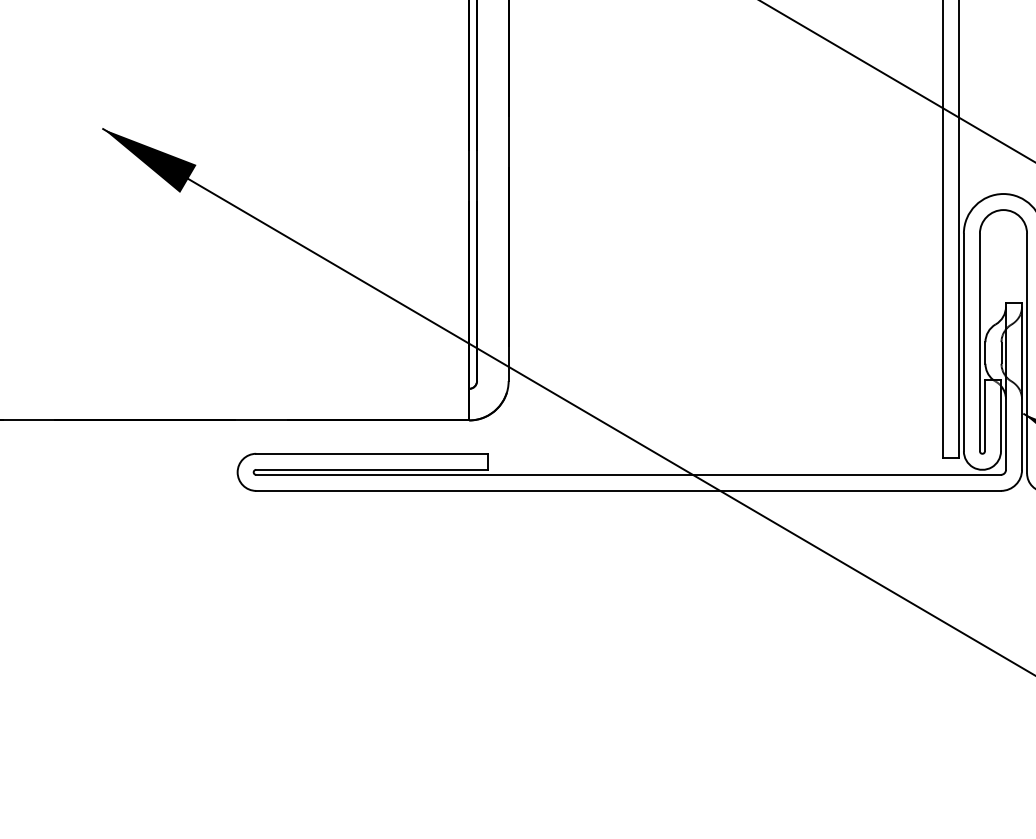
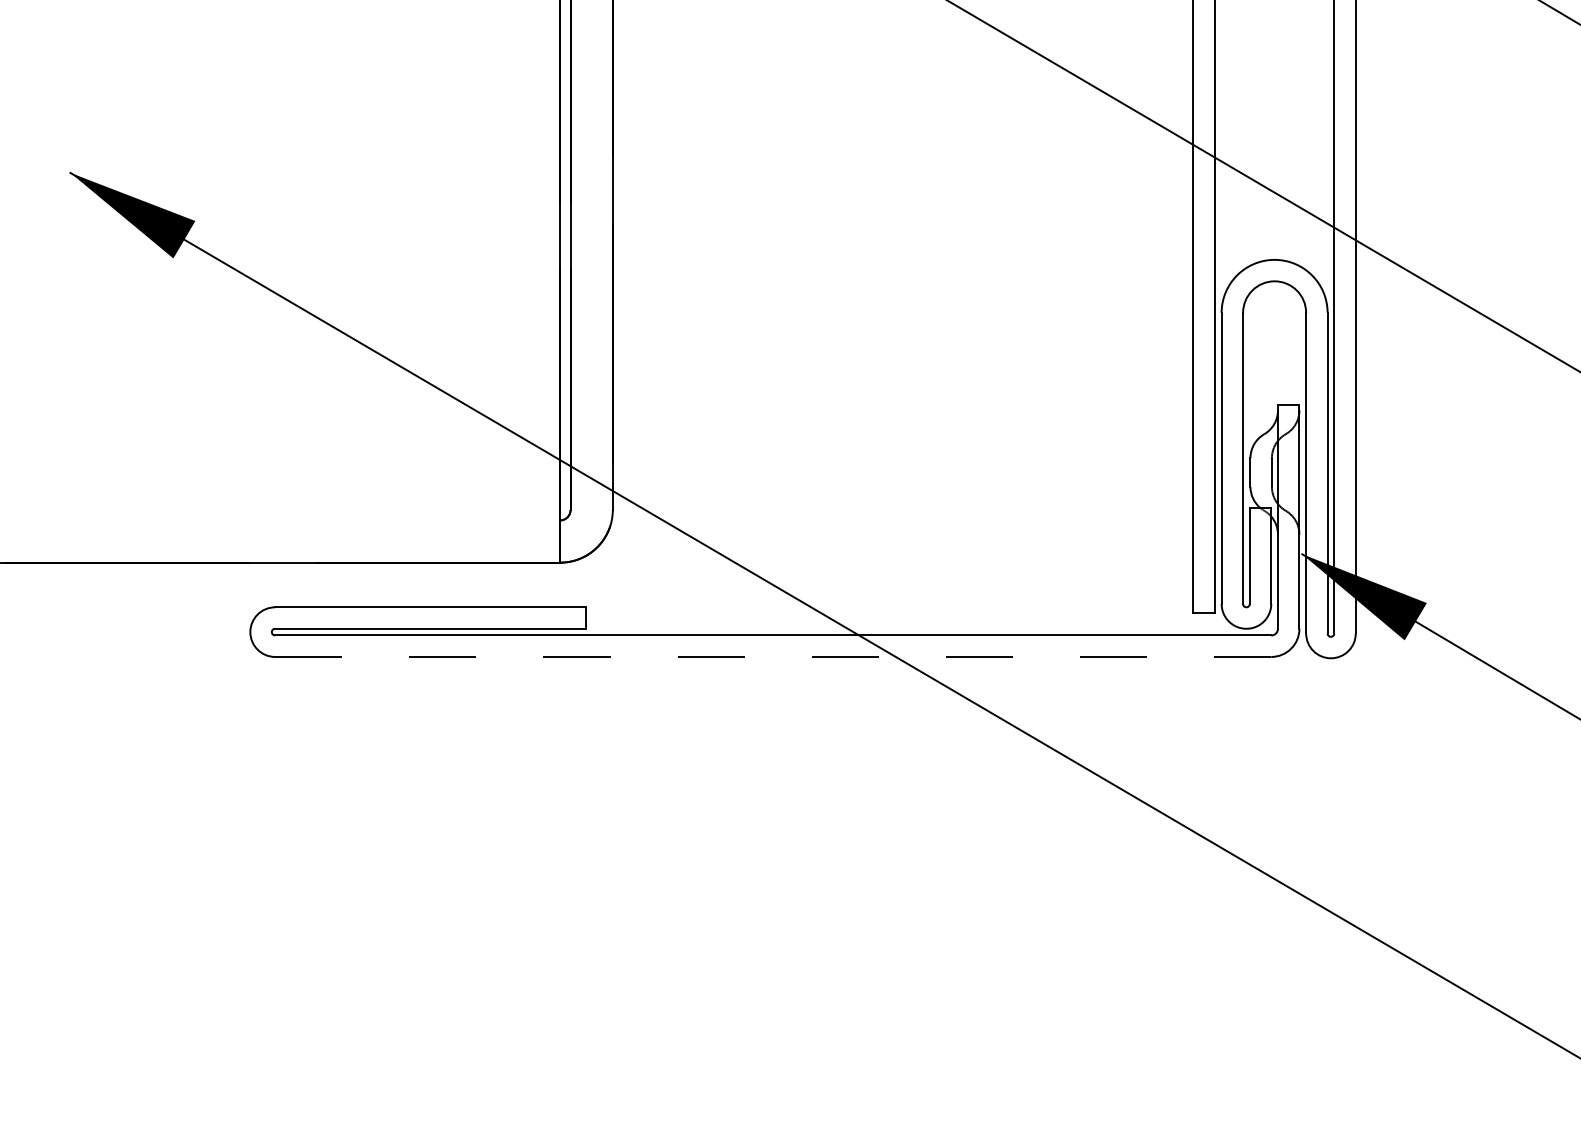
line: (628, 490) -> (773, 656), solid -> dashed

